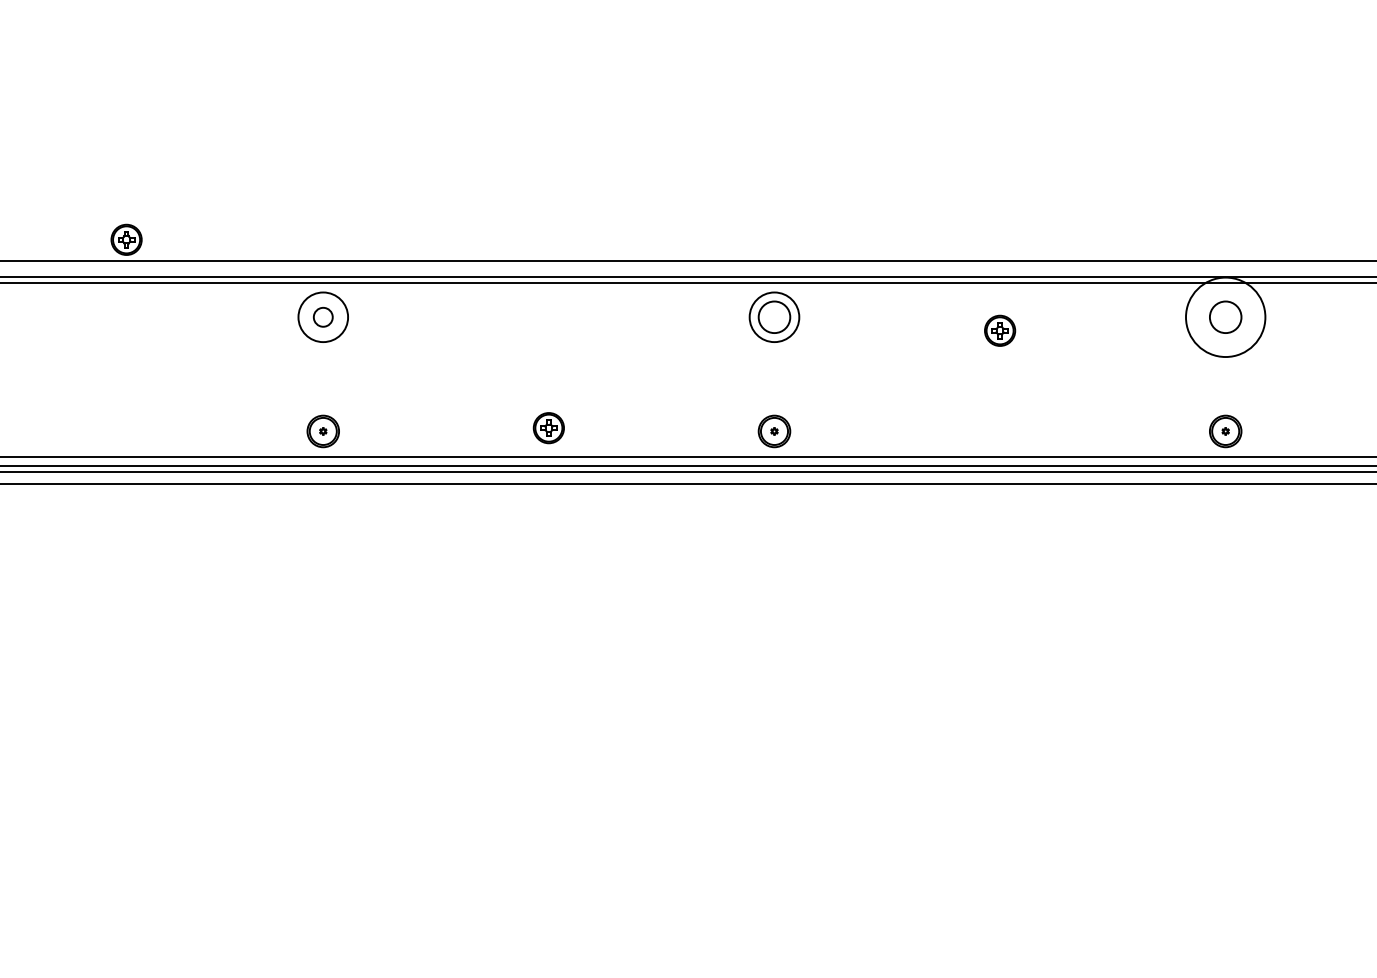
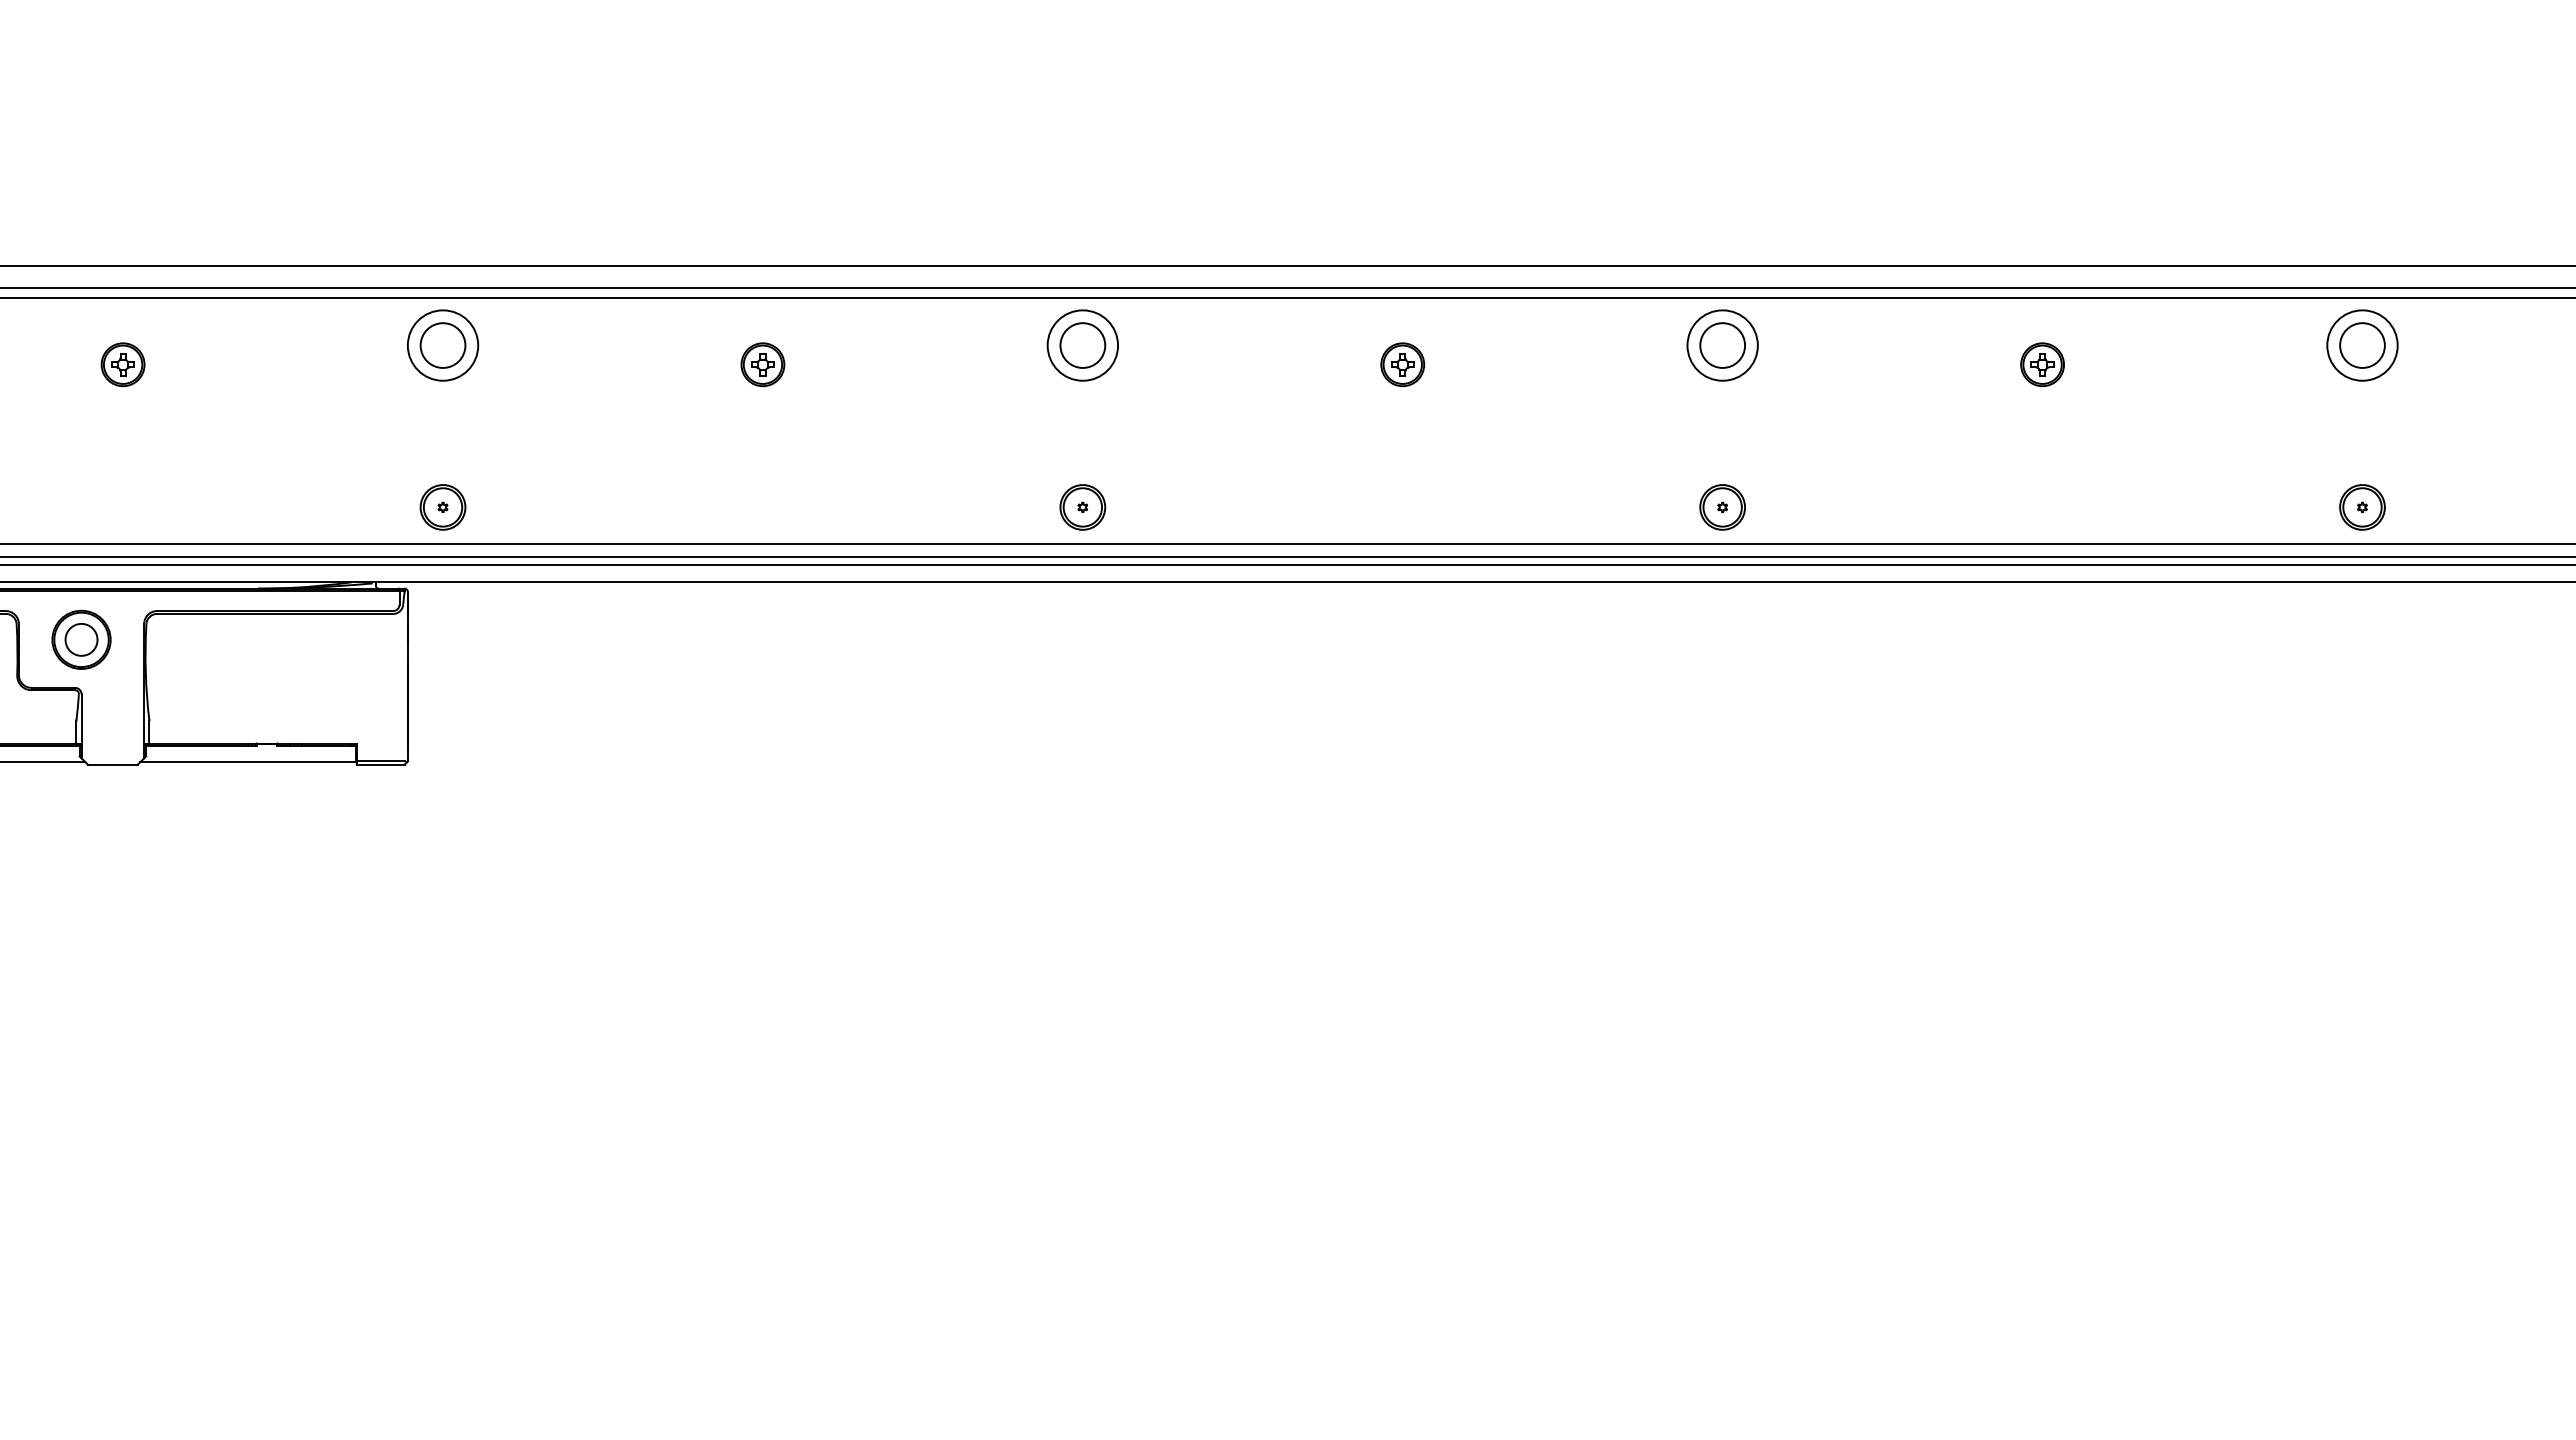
part: (126, 239) -> (762, 364), moved
circle: (323, 317) -> (1082, 345), size x1.67
circle: (1225, 317) -> (2362, 345), size x0.62
part: (548, 427) -> (1402, 364), moved

